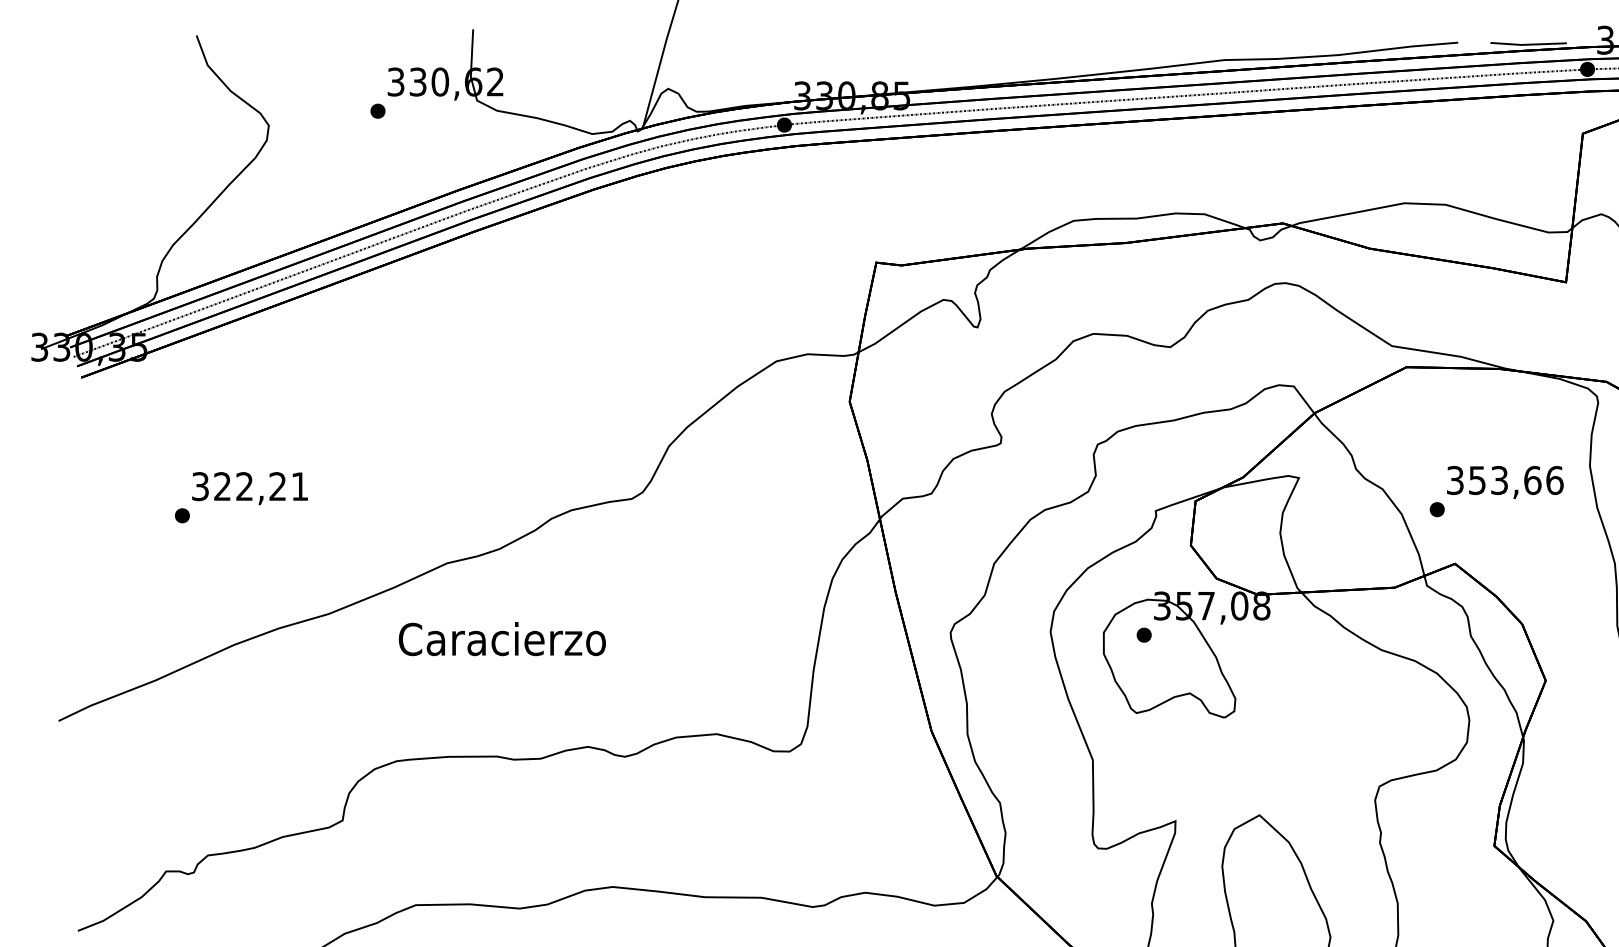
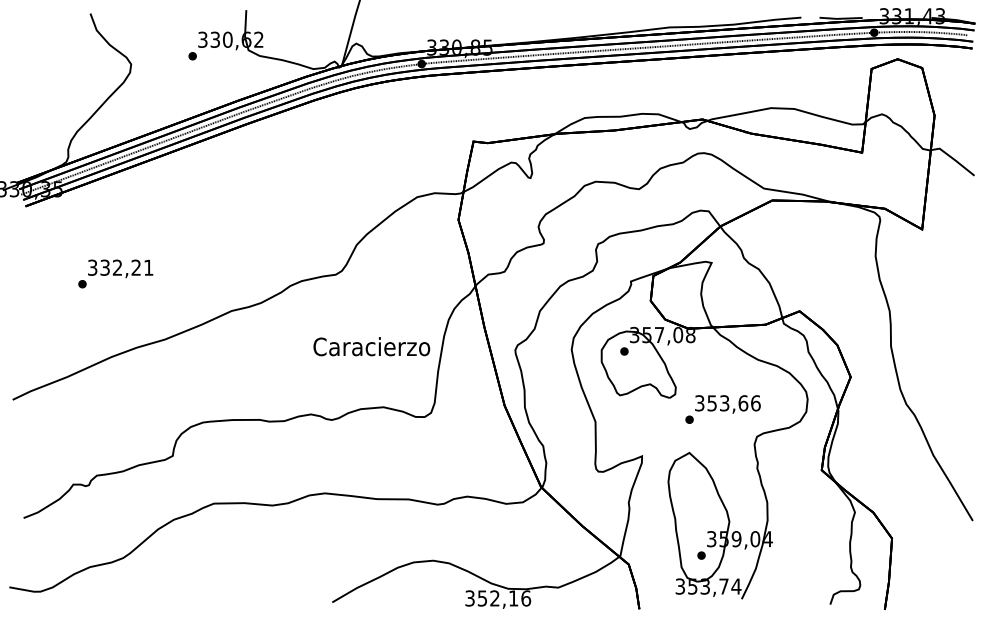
text: (221, 486) -> (104, 267), 322,21 -> 332,21
text: (1495, 491) -> (722, 409), moved
text: (501, 638) -> (371, 346), moved

